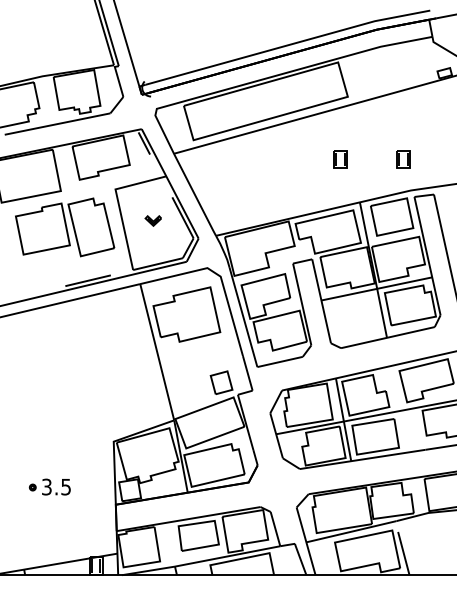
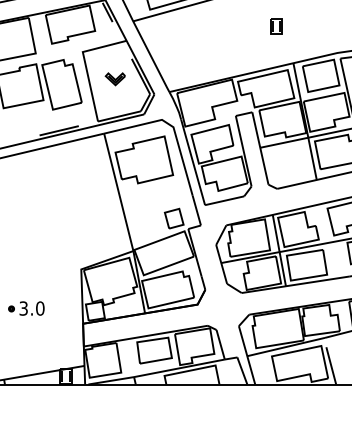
part: (403, 159) -> (330, 26), removed
part: (153, 220) -> (115, 78), size x1.43
text: (66, 486) -> (40, 308), 3.5 -> 3.0

